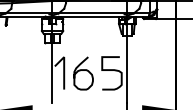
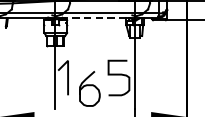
line: (90, 17) -> (96, 18), solid -> dashed
curve: (83, 70) -> (89, 85), moved

